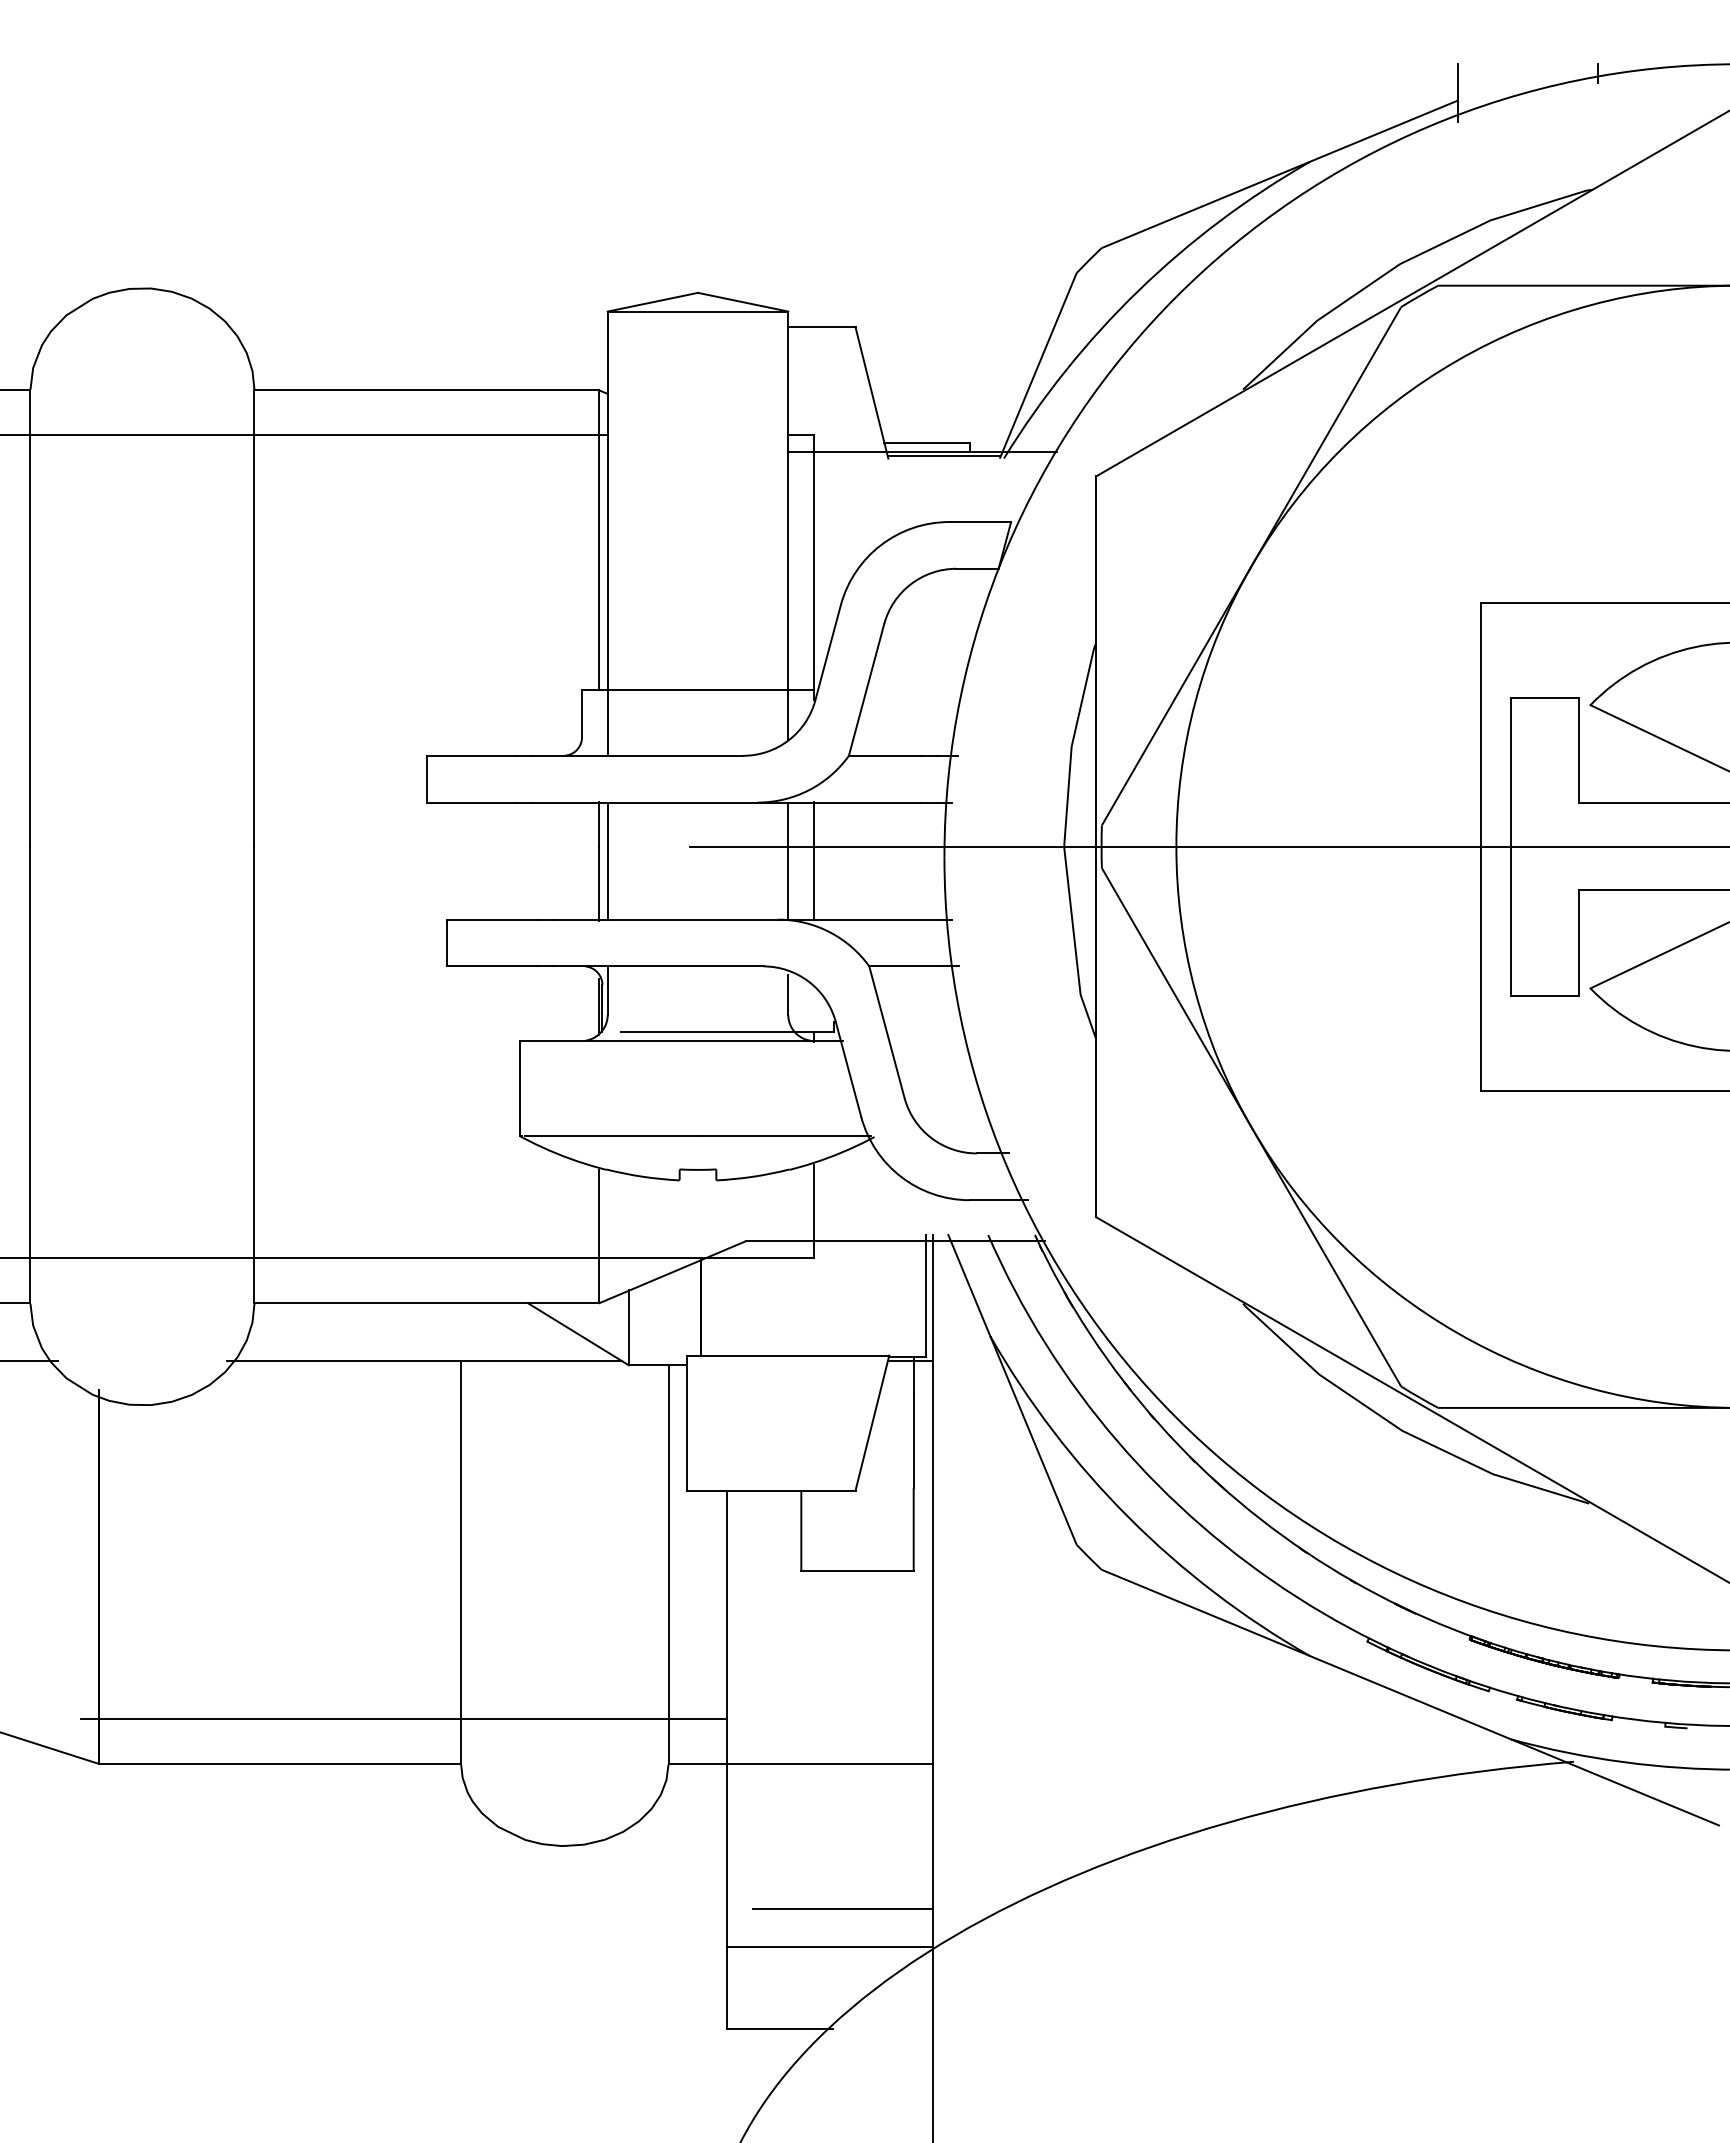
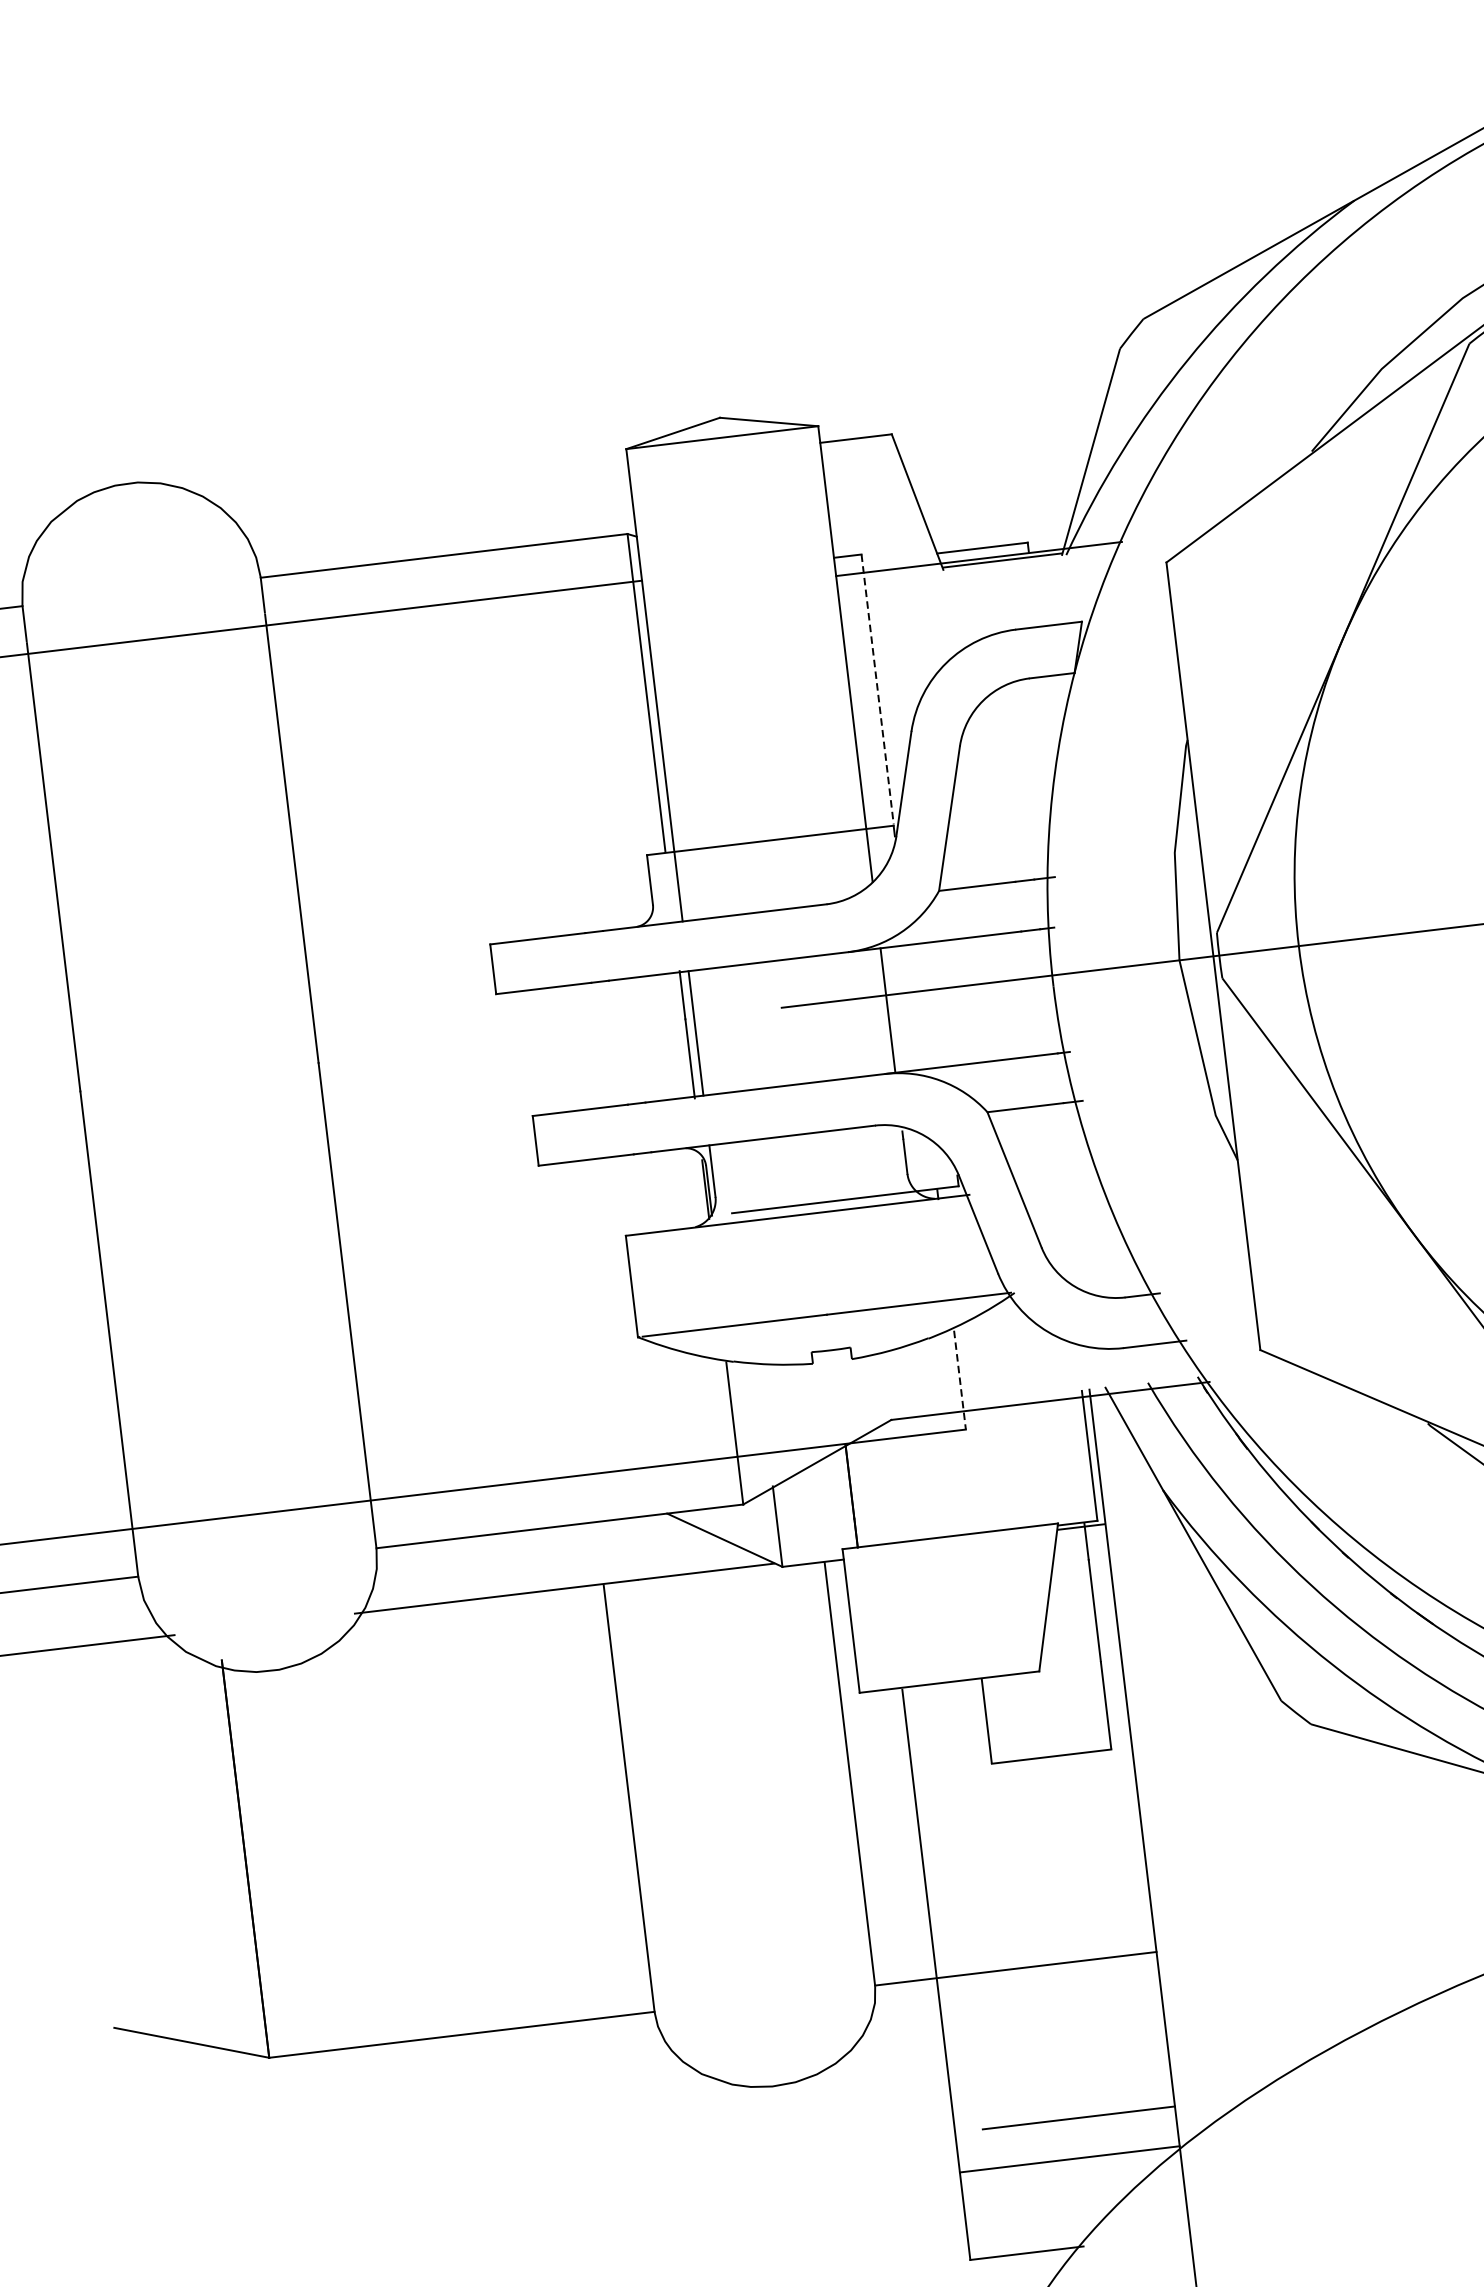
line: (814, 562) -> (877, 689), solid -> dashed
line: (814, 861) -> (915, 1007), removed
line: (814, 1212) -> (960, 1380), solid -> dashed
line: (403, 1718) -> (587, 1970), removed

